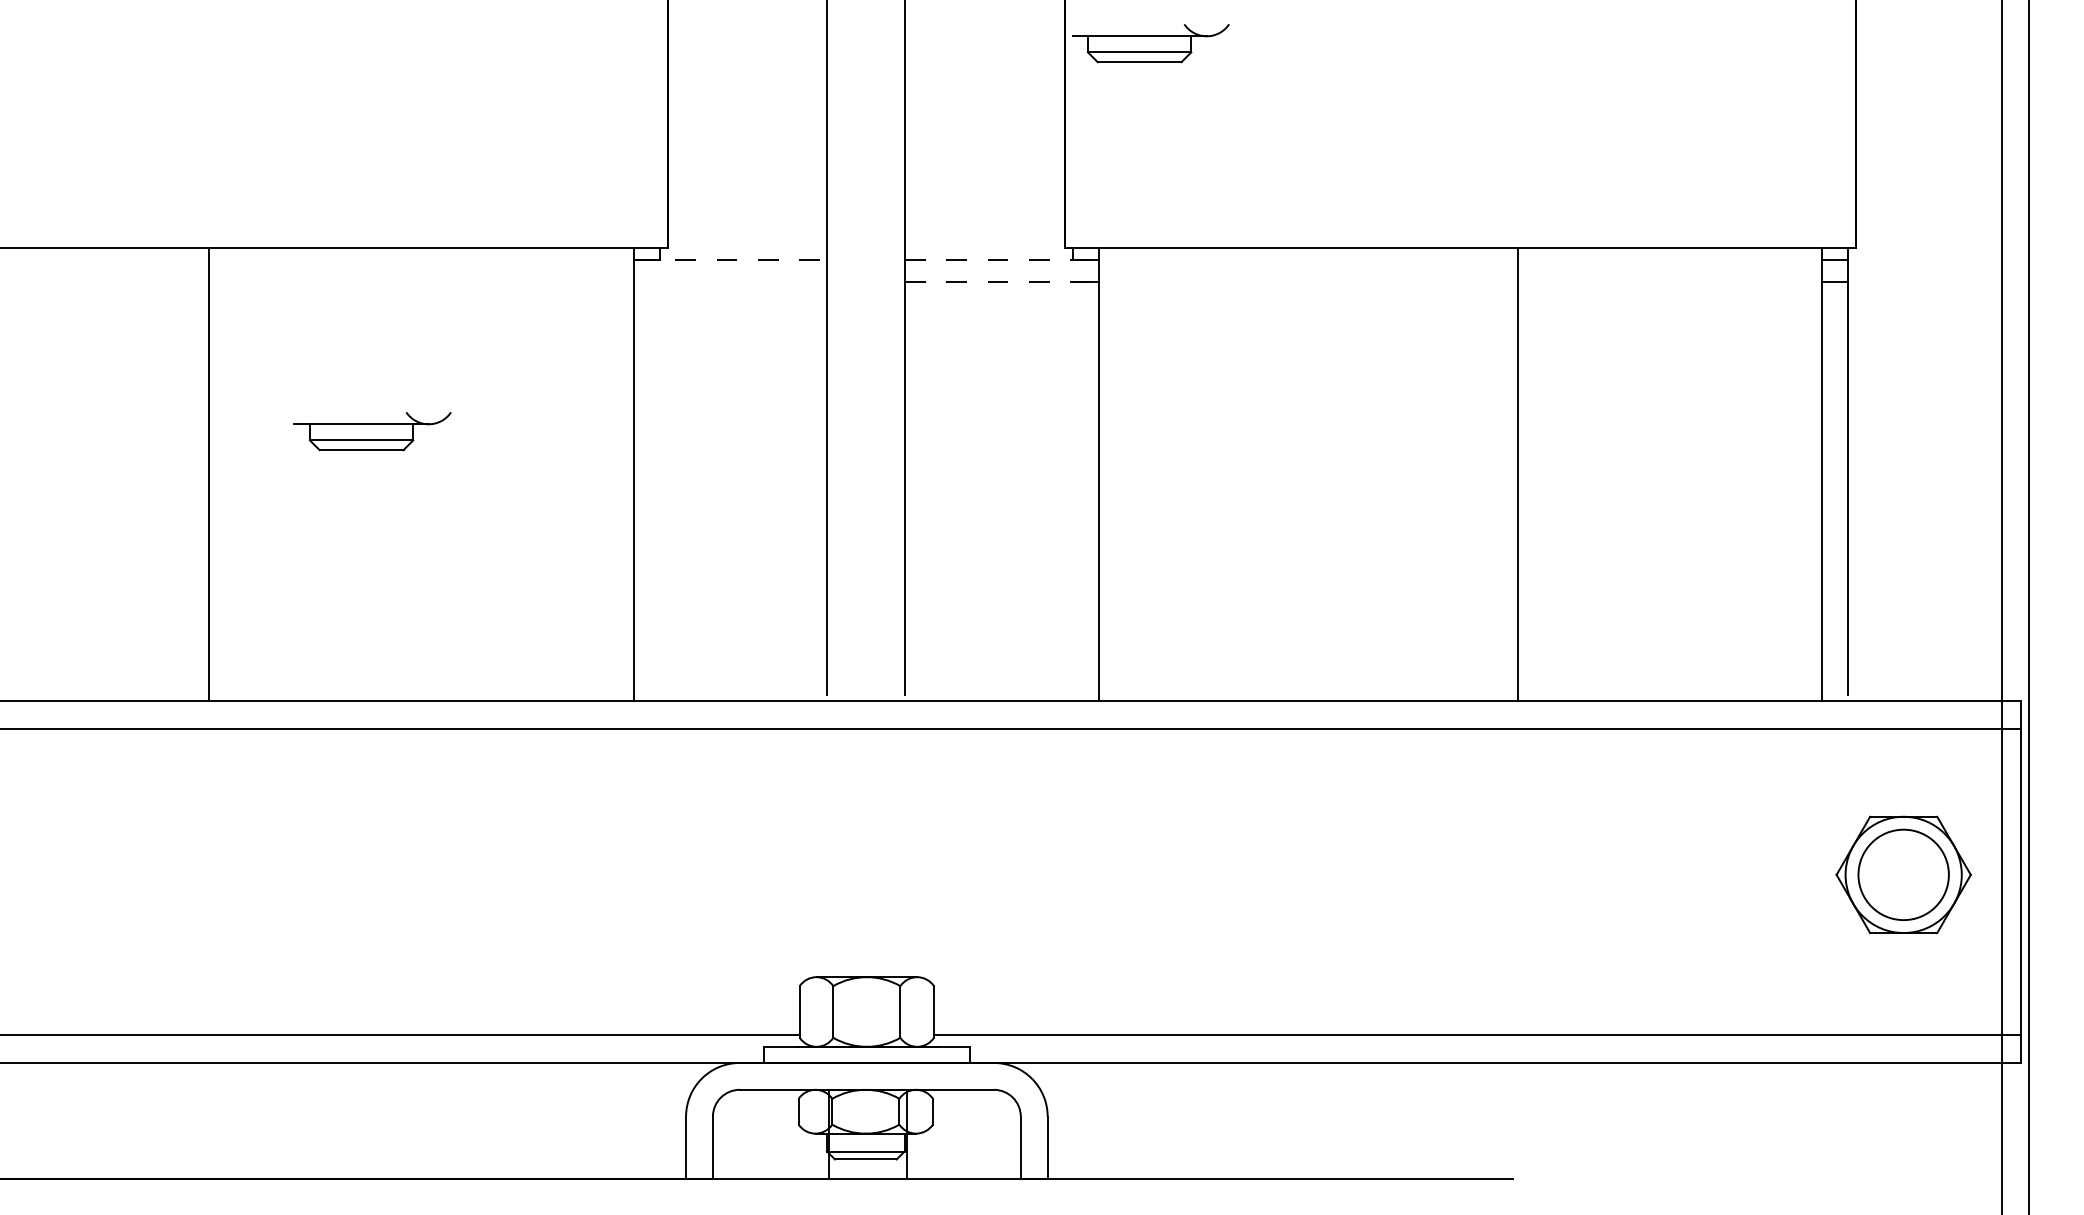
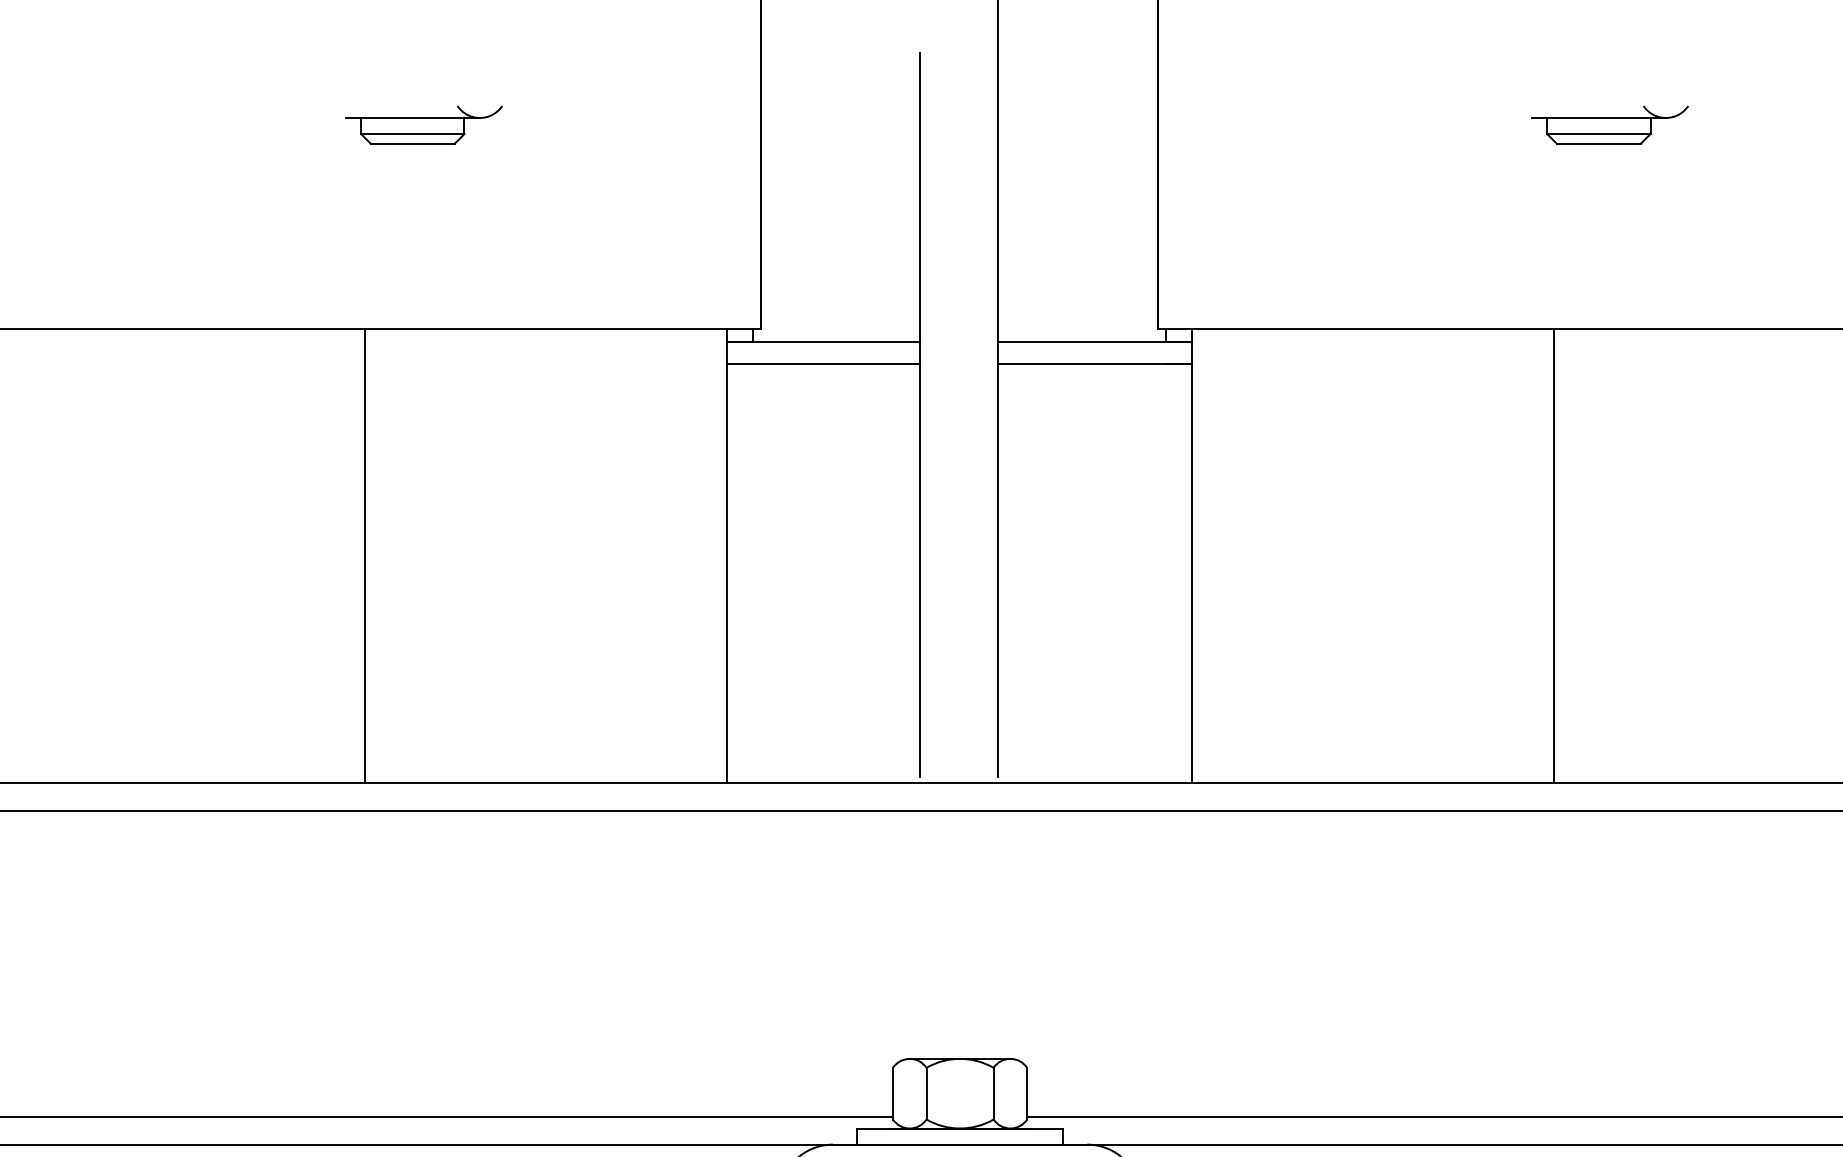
part: (1150, 43) -> (1609, 125), moved
line: (730, 260) -> (823, 342), dashed -> solid
line: (1001, 260) -> (1094, 342), dashed -> solid
line: (729, 281) -> (822, 363), added
line: (1001, 281) -> (1094, 363), dashed -> solid
part: (372, 431) -> (423, 125), moved
line: (209, 474) -> (365, 556), moved
line: (1518, 474) -> (1553, 556), moved

